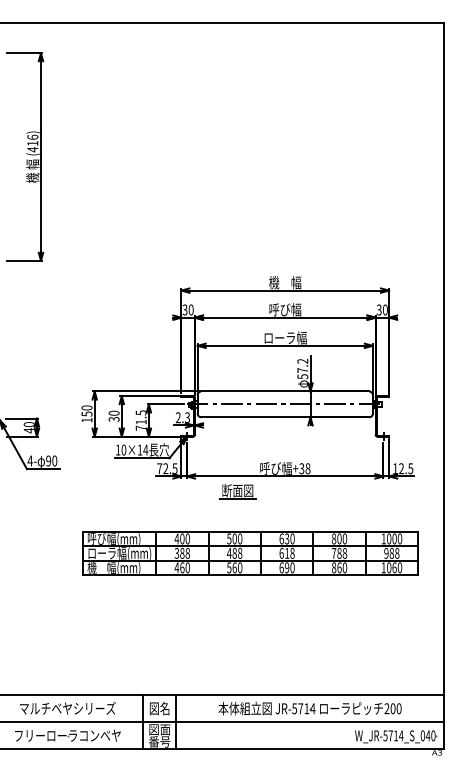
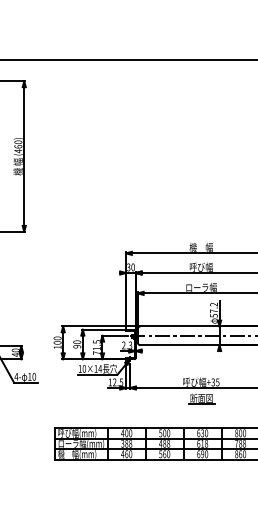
text: (32, 139) -> (18, 143), (416) -> (460)
text: (86, 413) -> (57, 342), 150 -> 100
text: (114, 419) -> (77, 346), 30 -> 90
text: (48, 460) -> (29, 376), 90 -> 10
text: (159, 468) -> (110, 382), 72.5 -> 12.5
text: (307, 468) -> (217, 382), +38 -> +35
part: (237, 491) -> (201, 398), moved

